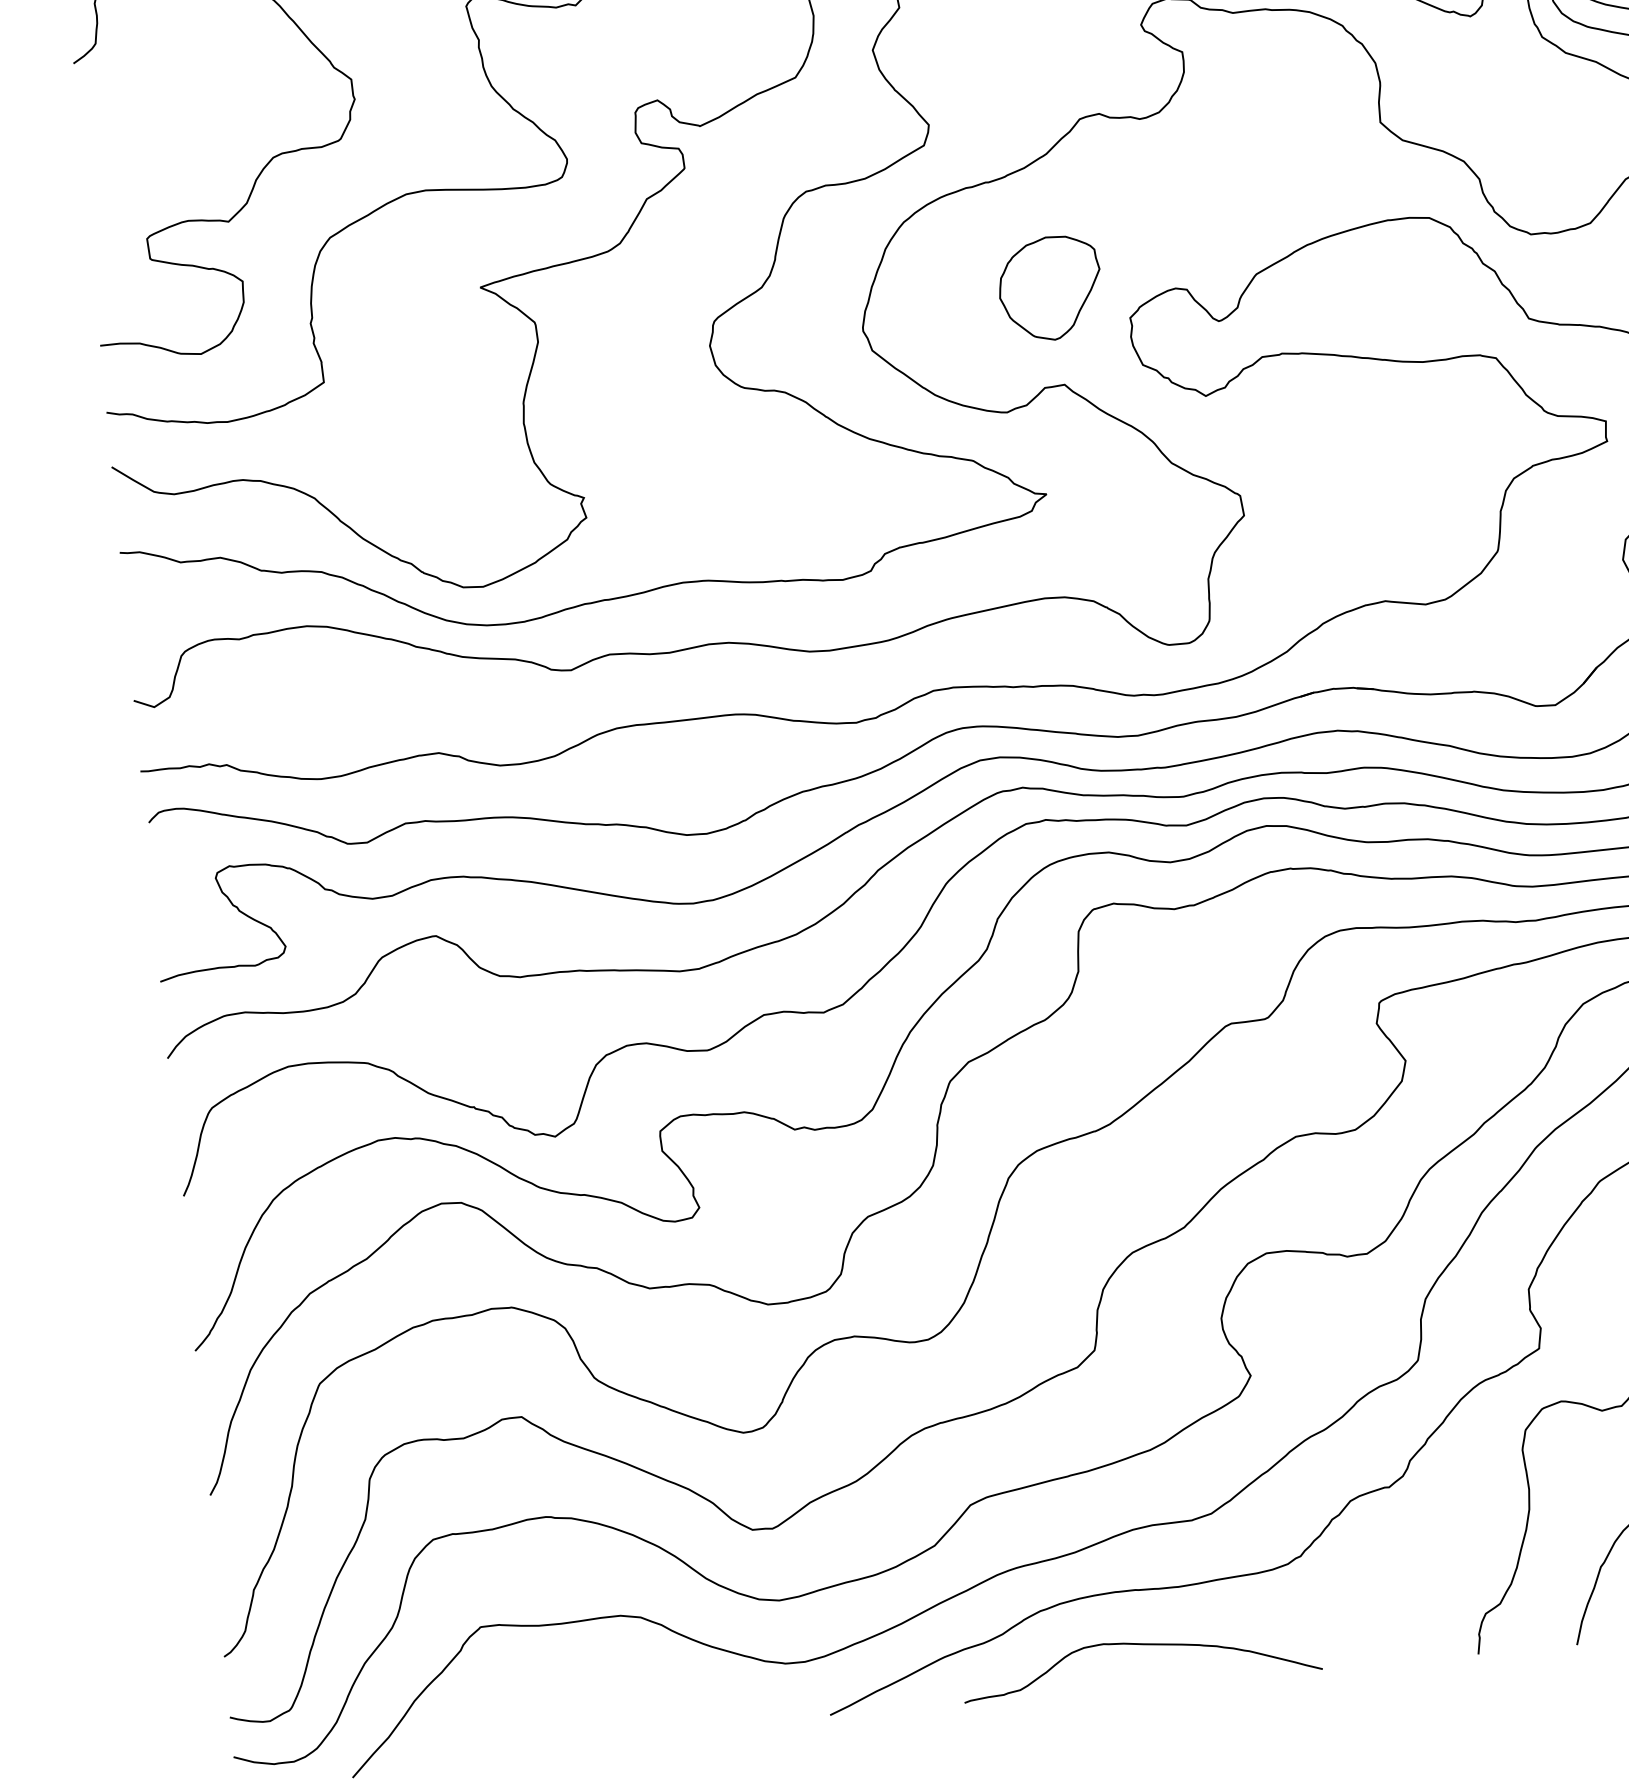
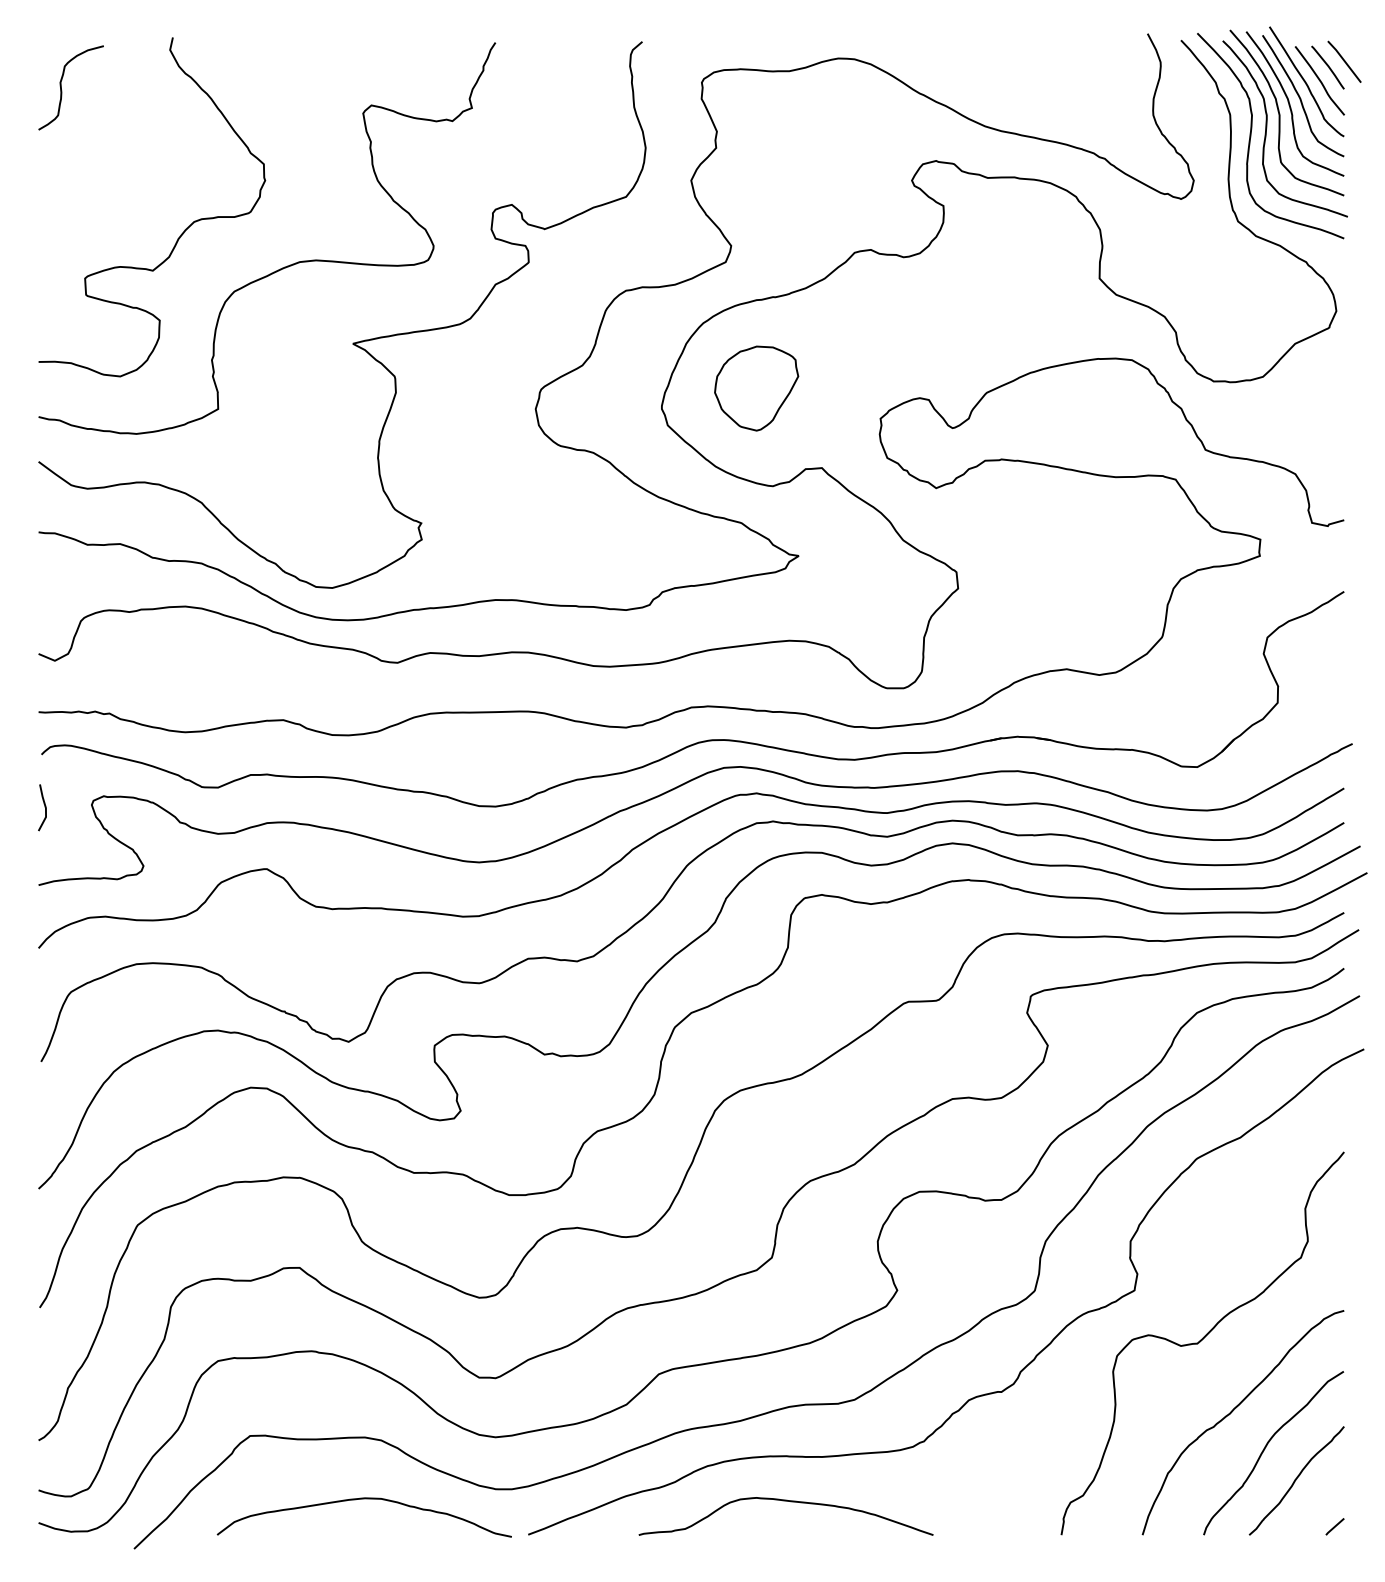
part: (1050, 288) -> (756, 388), moved
curve: (158, 886) -> (44, 807), added
curve: (625, 1691) -> (363, 1499), added

